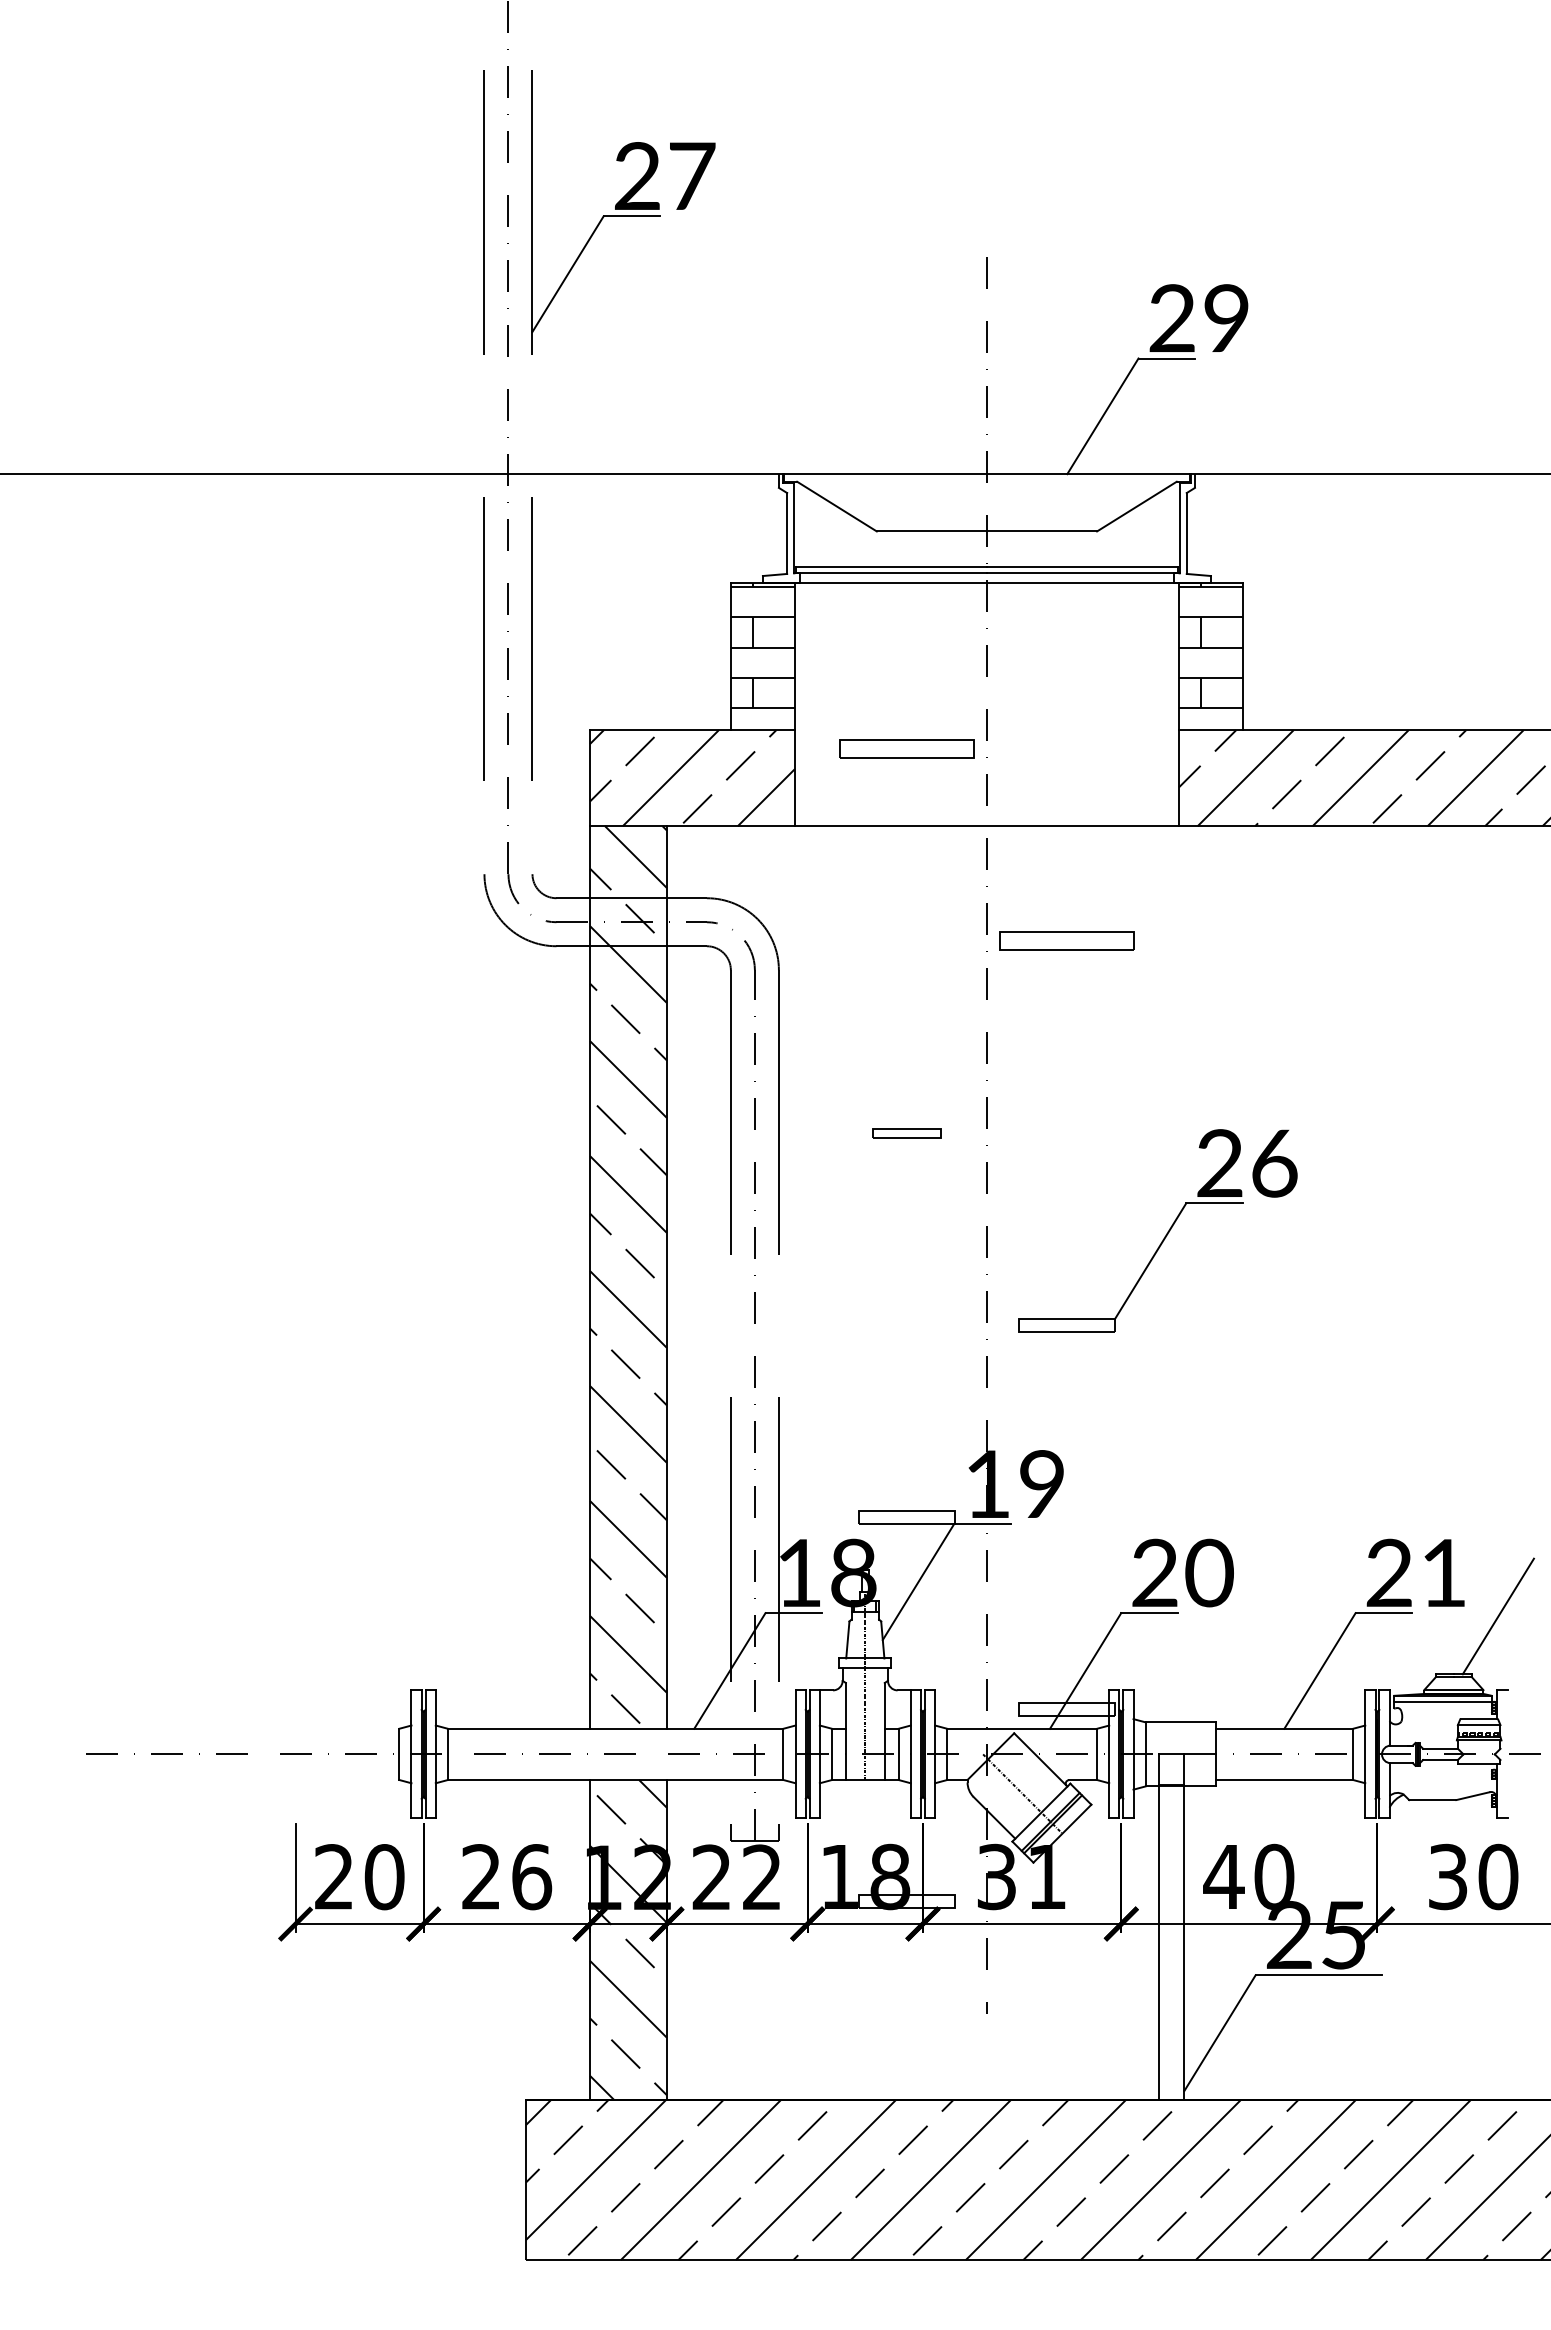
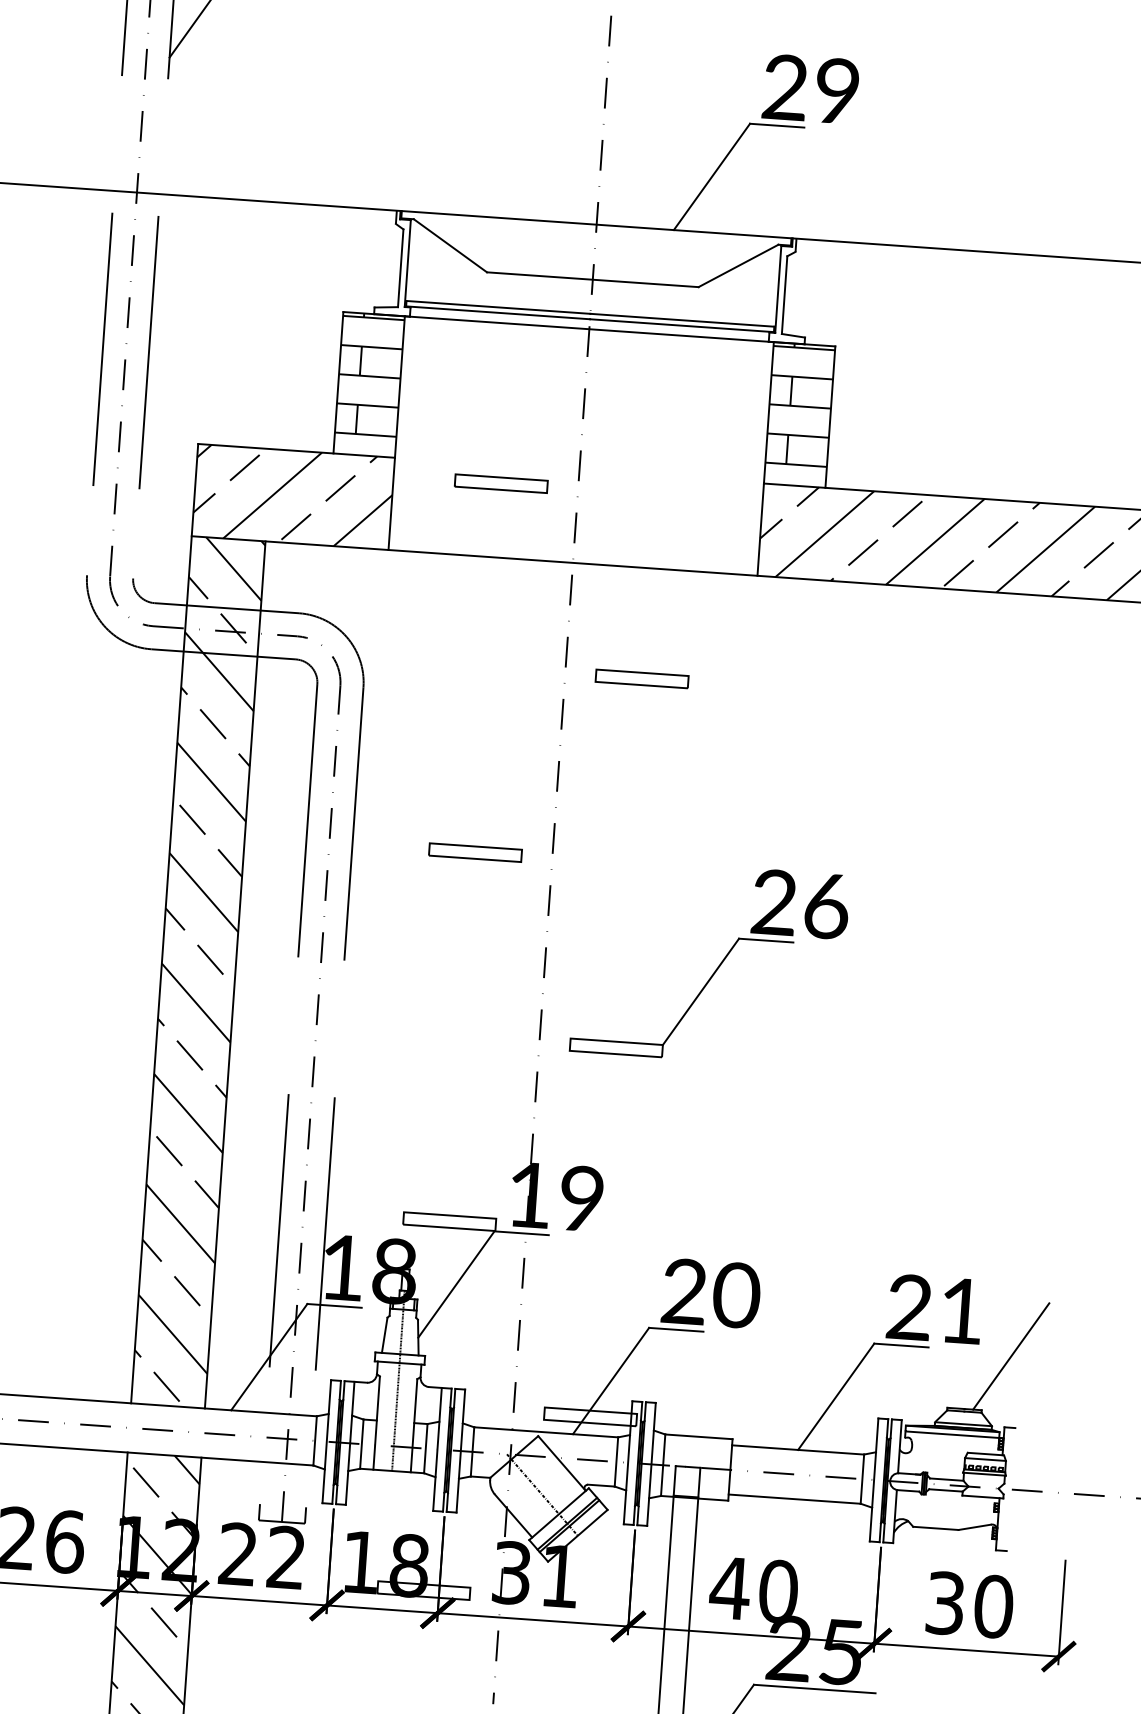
part: (906, 749) -> (500, 483), size x0.71
part: (1066, 941) -> (641, 678), size x0.71
part: (906, 1133) -> (475, 852), size x1.43

